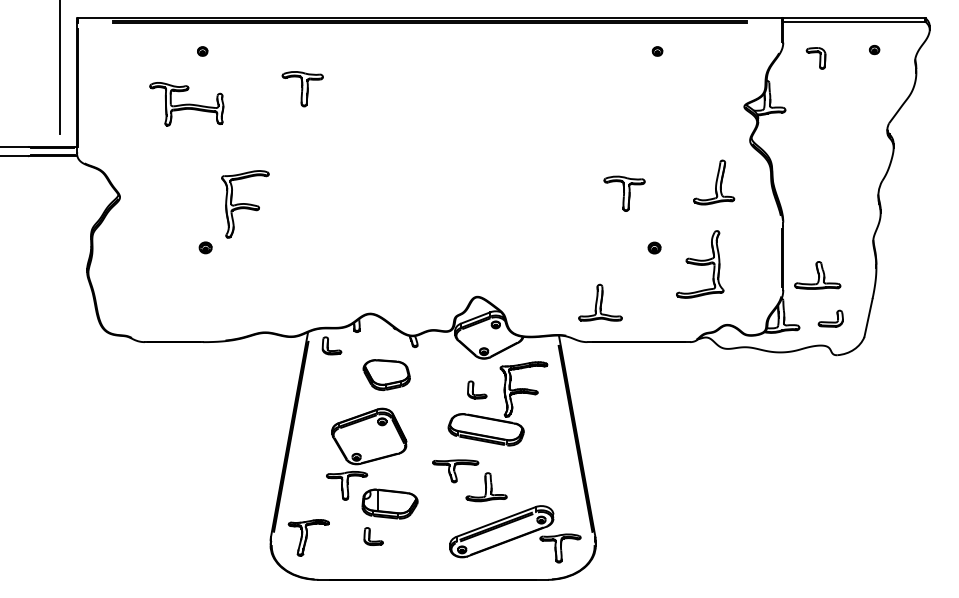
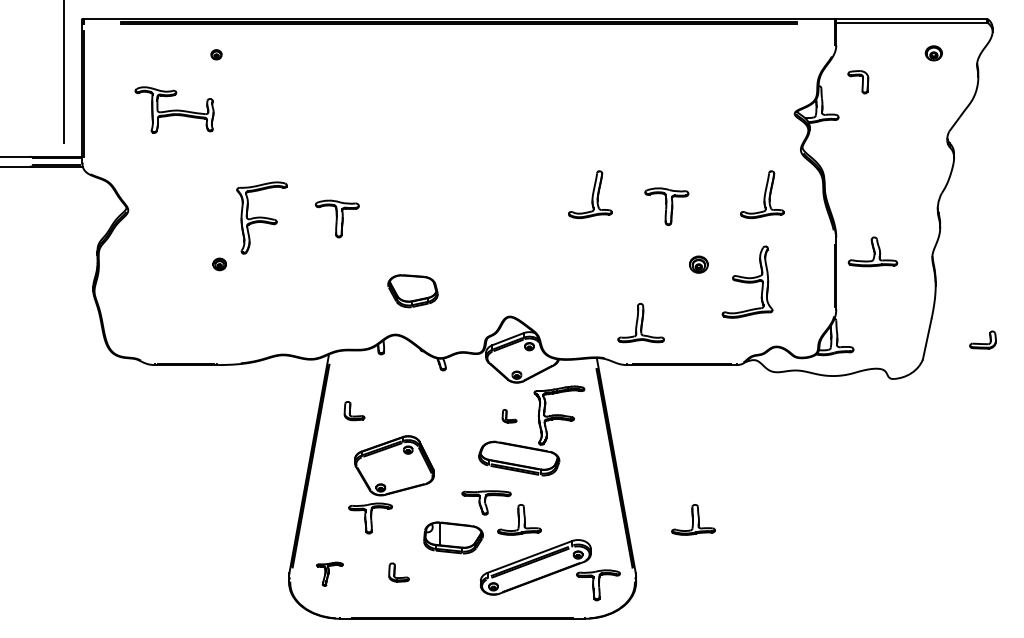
part: (874, 49) -> (933, 52), size x1.6
part: (657, 51) -> (702, 54), removed
part: (816, 58) -> (858, 82), moved
part: (302, 88) -> (337, 218), moved
part: (186, 103) -> (174, 109), moved
part: (553, 182) -> (590, 194), added
part: (654, 247) -> (698, 264), size x1.4
part: (817, 275) -> (872, 251), moved
part: (830, 318) -> (982, 339), moved
part: (331, 346) -> (354, 411), moved
part: (386, 375) -> (412, 291), moved
part: (477, 390) -> (509, 416), size x0.7
part: (649, 486) -> (693, 519), added
part: (390, 503) -> (453, 537), moved
part: (308, 538) -> (329, 574), size x0.6

